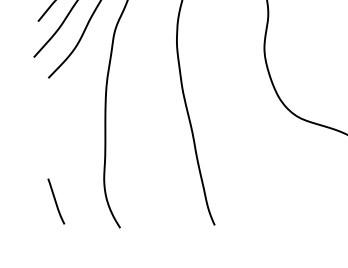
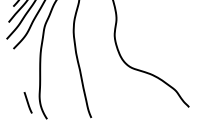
line: (54, 200) -> (27, 102), moved

